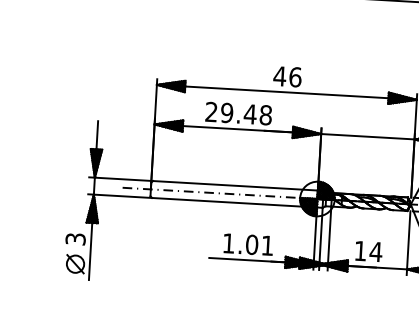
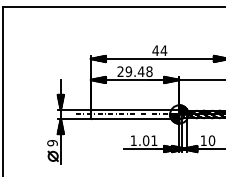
text: (294, 76) -> (163, 50), 46 -> 44
text: (75, 239) -> (52, 143), 3 -> 9
text: (375, 251) -> (211, 140), 14 -> 10

